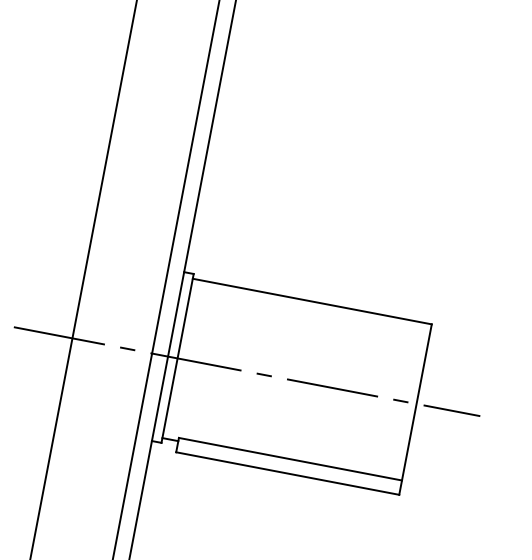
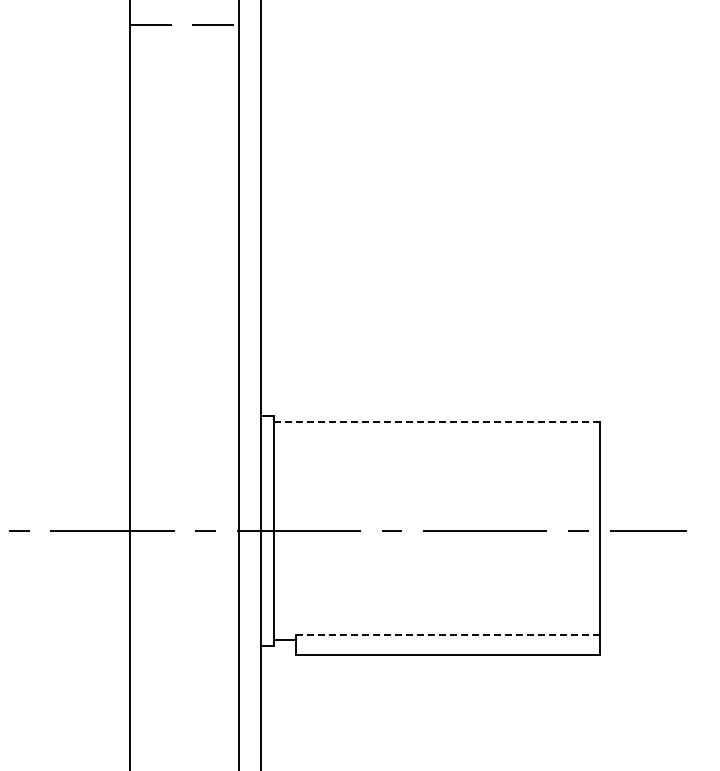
line: (312, 301) -> (437, 422), solid -> dashed
line: (290, 459) -> (448, 635), solid -> dashed

